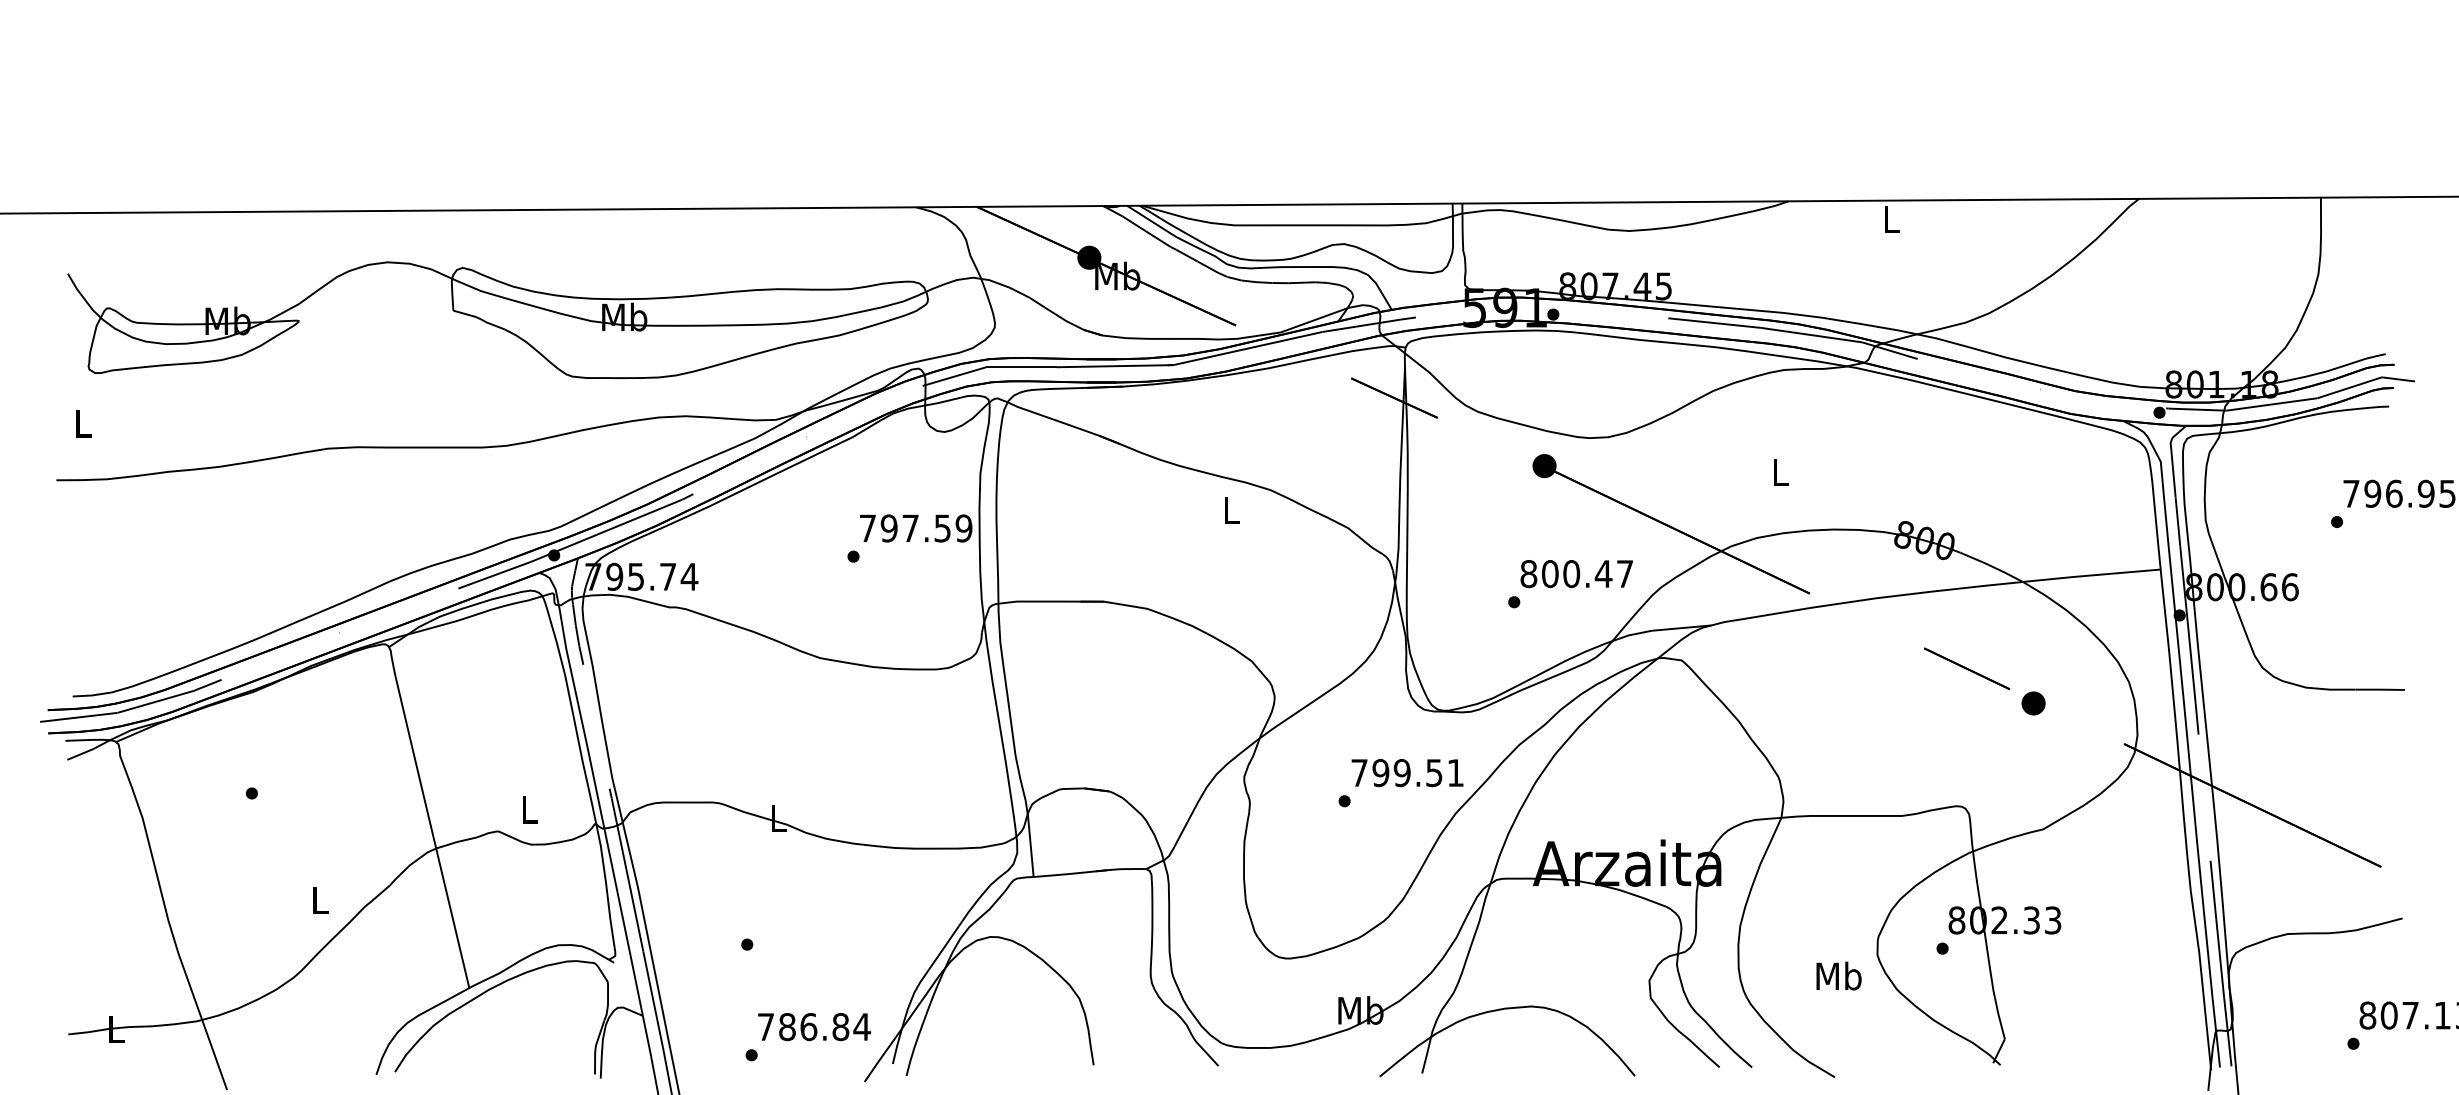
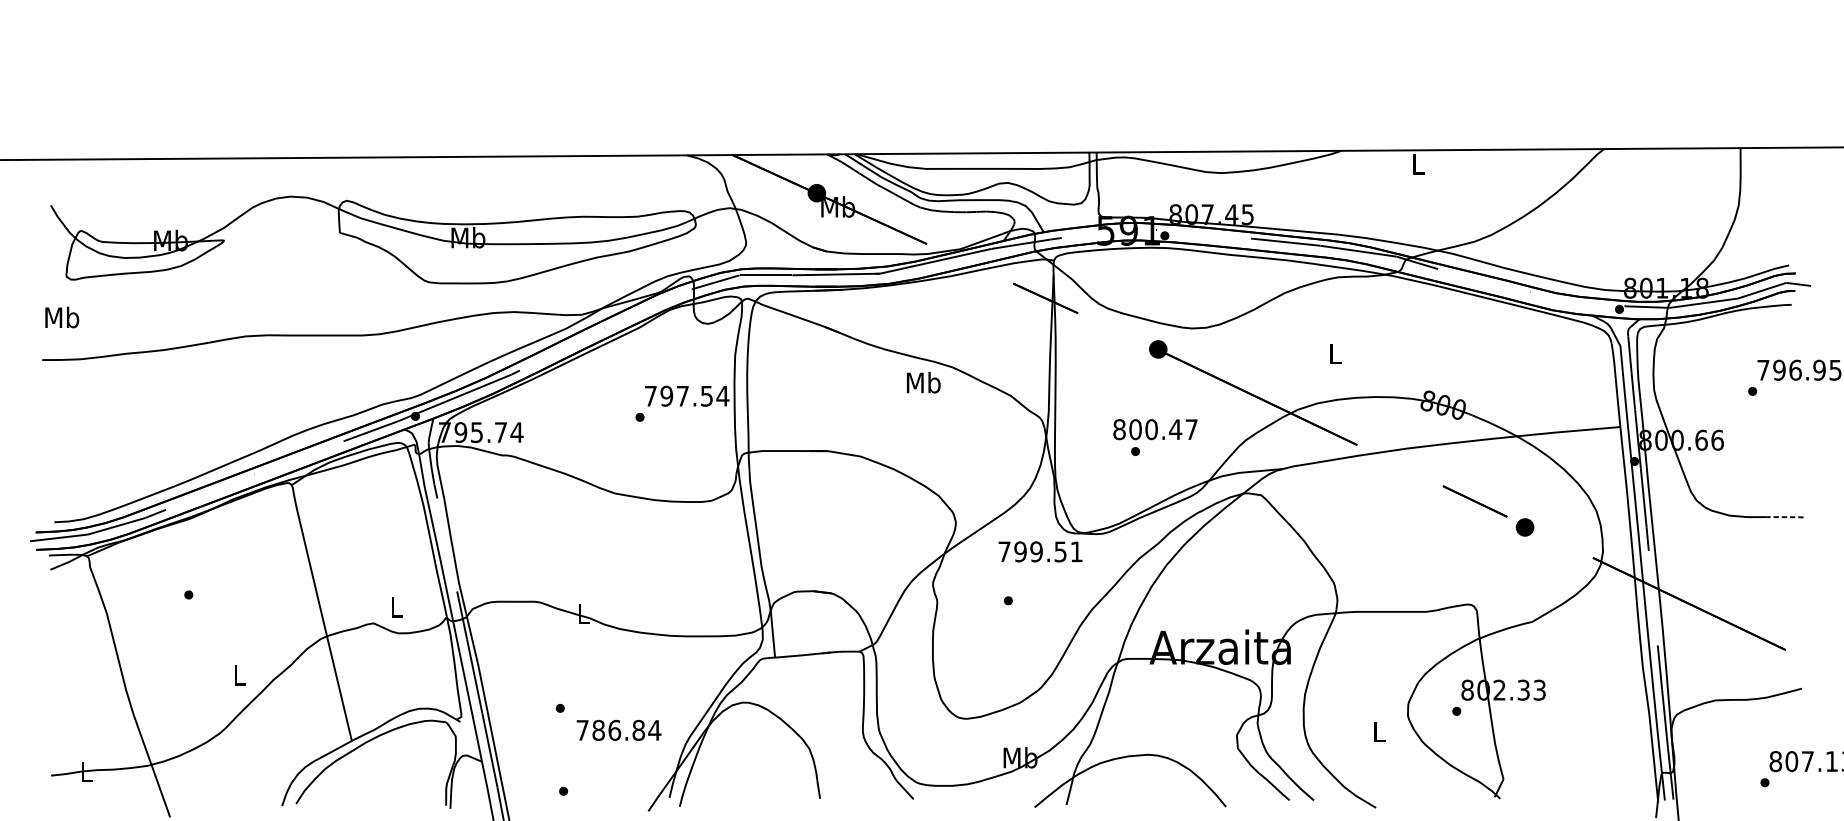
text: (82, 423) -> (61, 317), L -> Mb
text: (1231, 510) -> (923, 382), L -> Mb
text: (963, 528) -> (722, 396), 797.59 -> 797.54
text: (1576, 574) -> (1155, 430), moved
line: (2379, 689) -> (1784, 517), solid -> dashed
text: (1407, 773) -> (1040, 552), moved
text: (1838, 975) -> (1378, 731), Mb -> L
text: (814, 1027) -> (619, 730), moved

